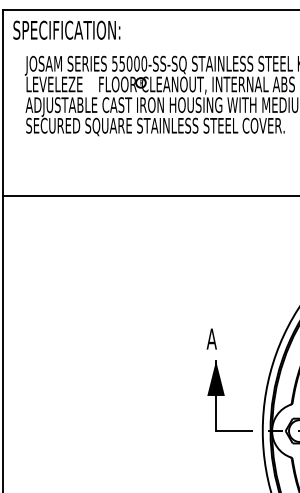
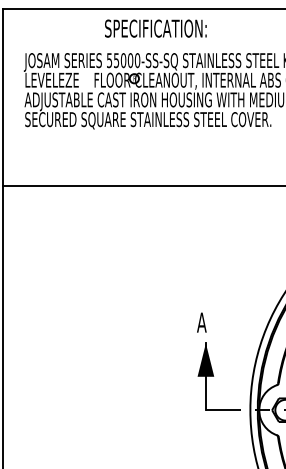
text: (66, 30) -> (155, 28), moved

